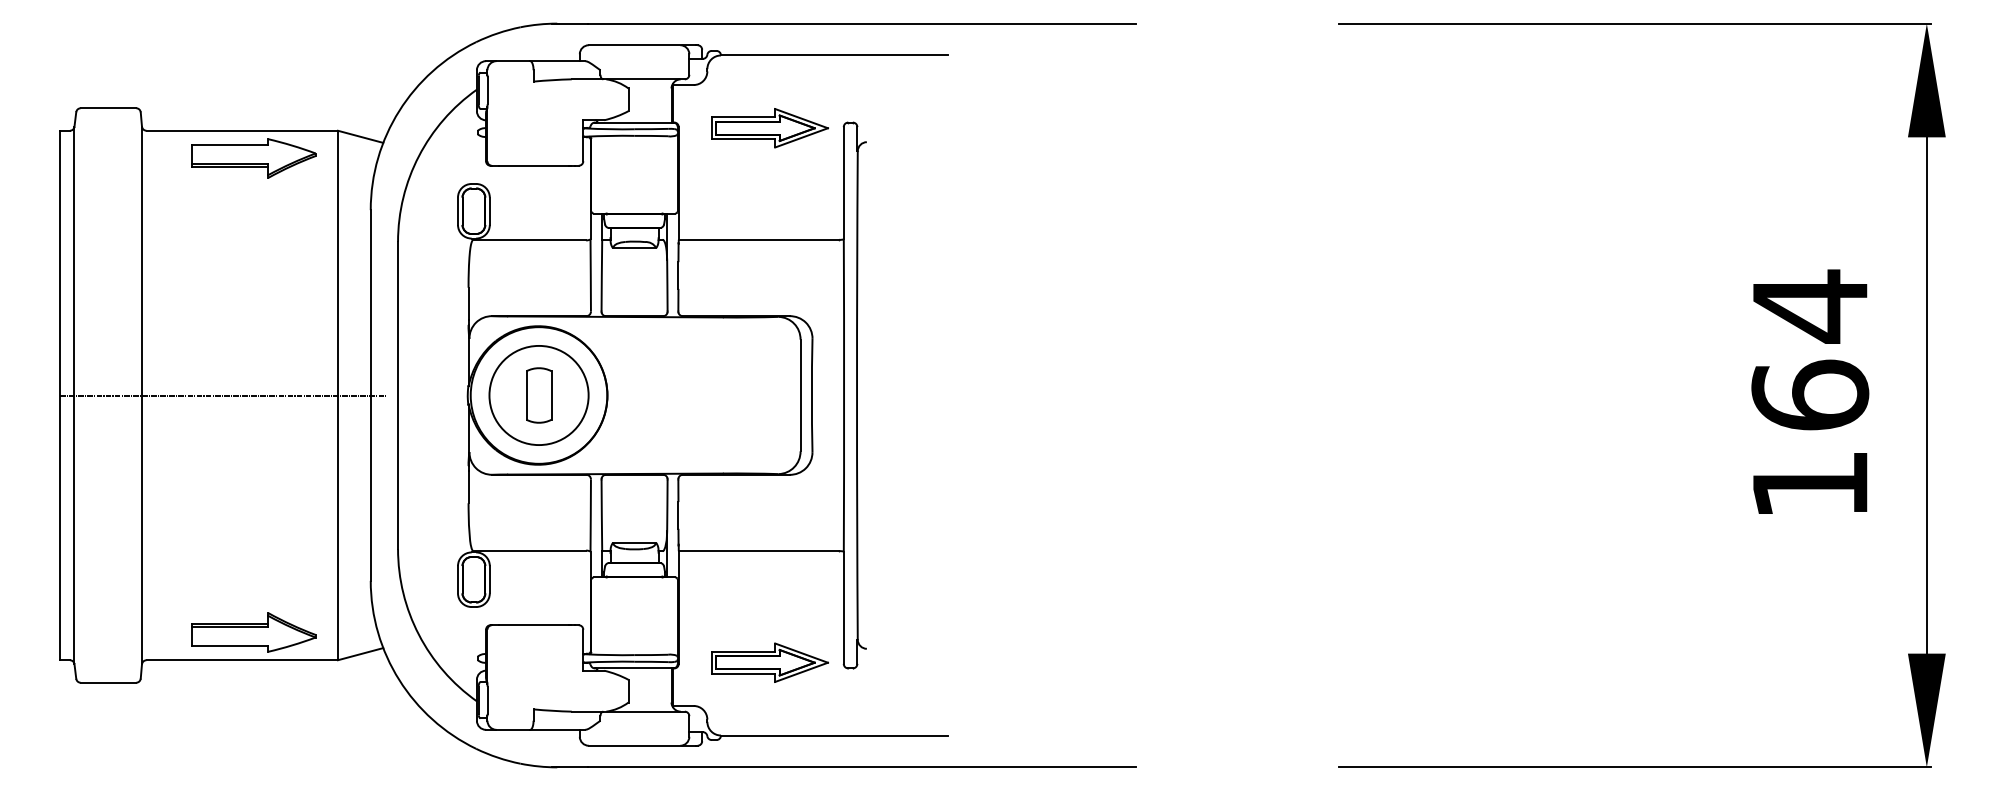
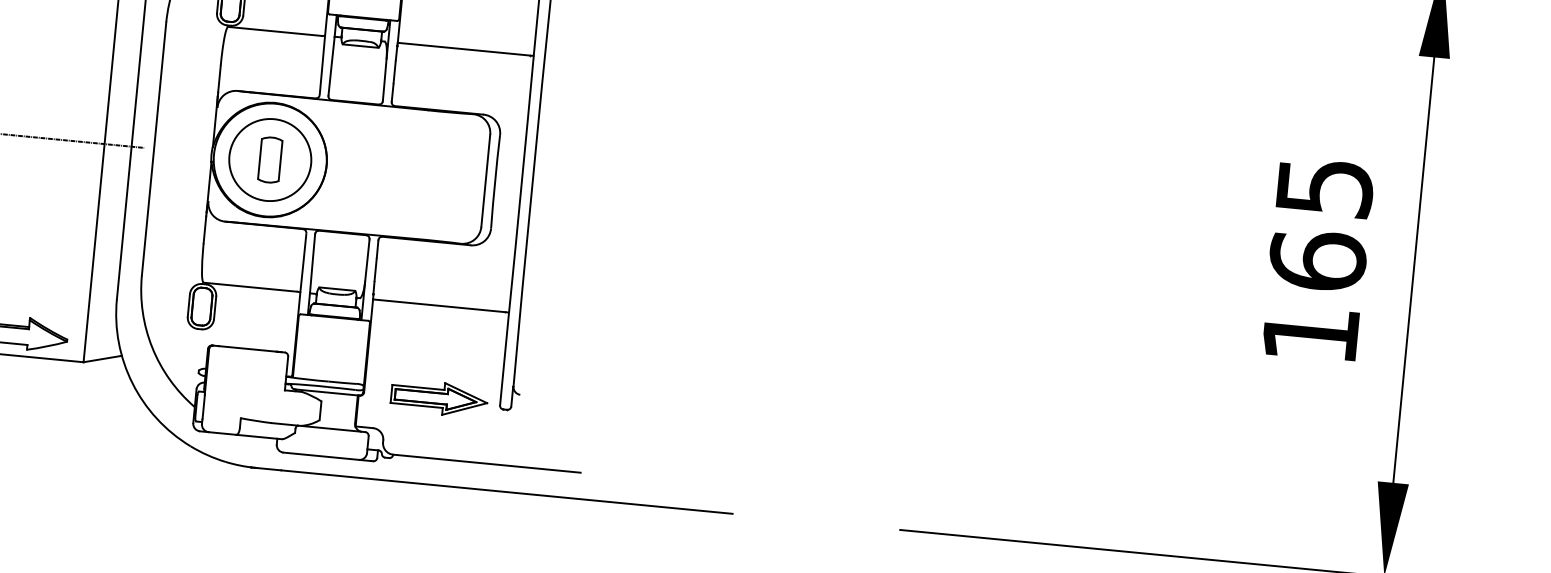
text: (1811, 306) -> (1325, 187), 164 -> 165

